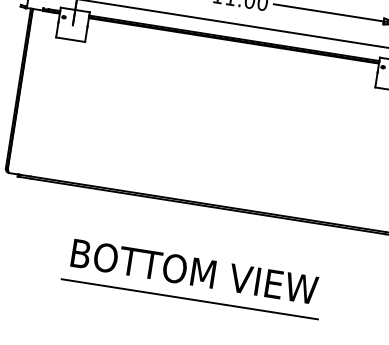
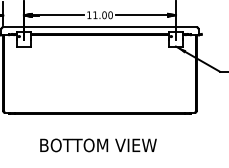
line: (190, 299) -> (98, 158), removed

